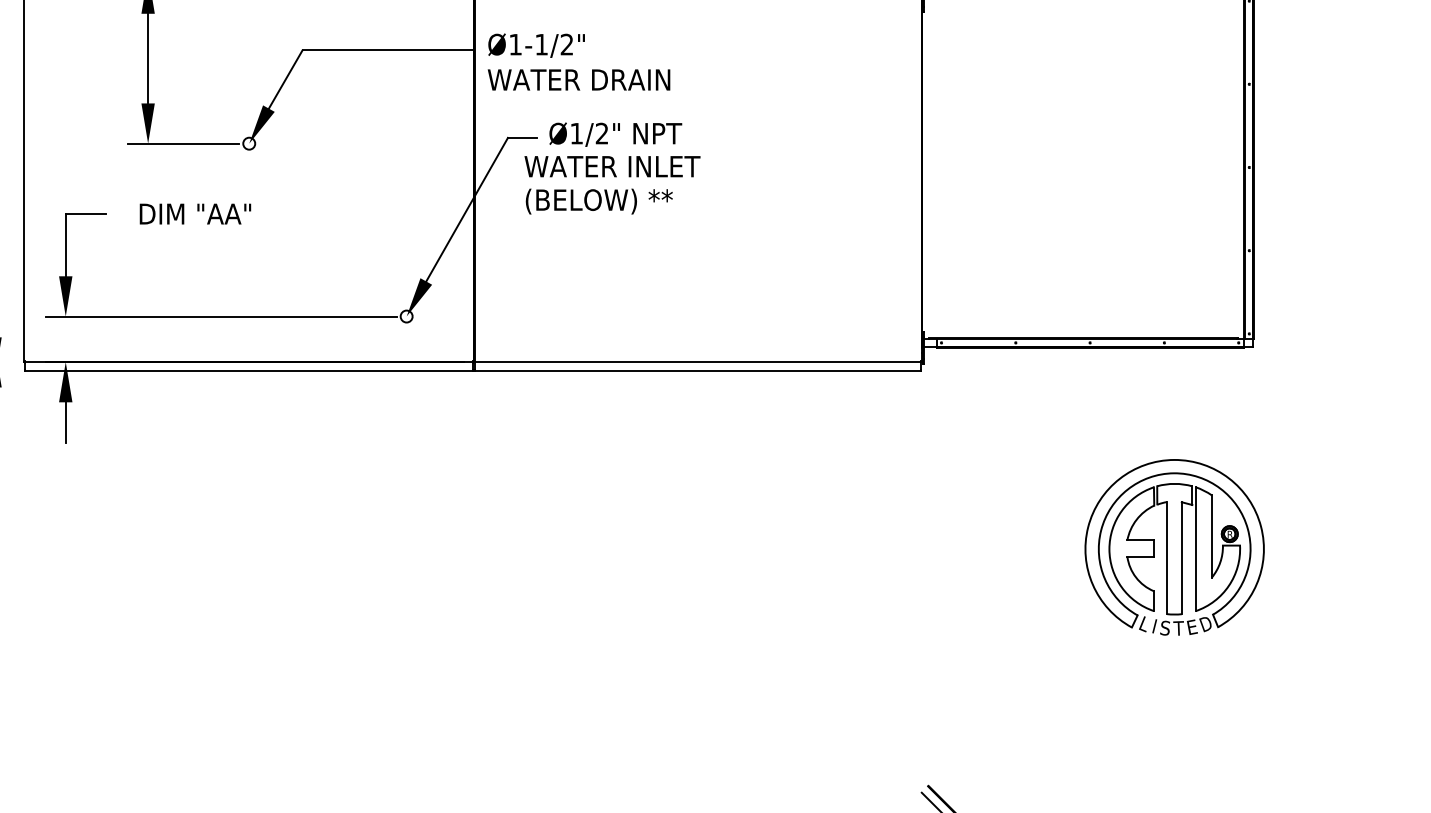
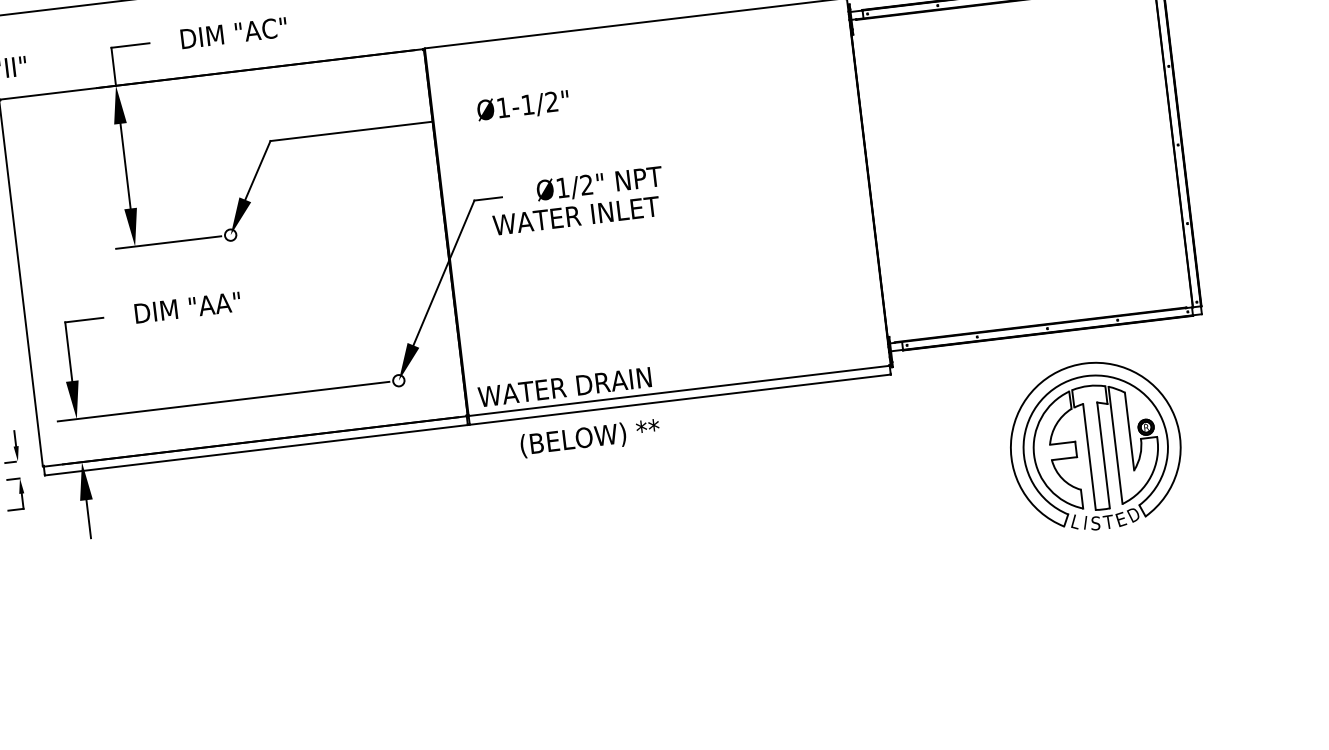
text: (536, 45) -> (523, 106), moved
text: (578, 79) -> (564, 386), moved
text: (615, 134) -> (599, 184), moved
text: (598, 201) -> (589, 438), moved
part: (1174, 547) -> (1095, 446), moved

